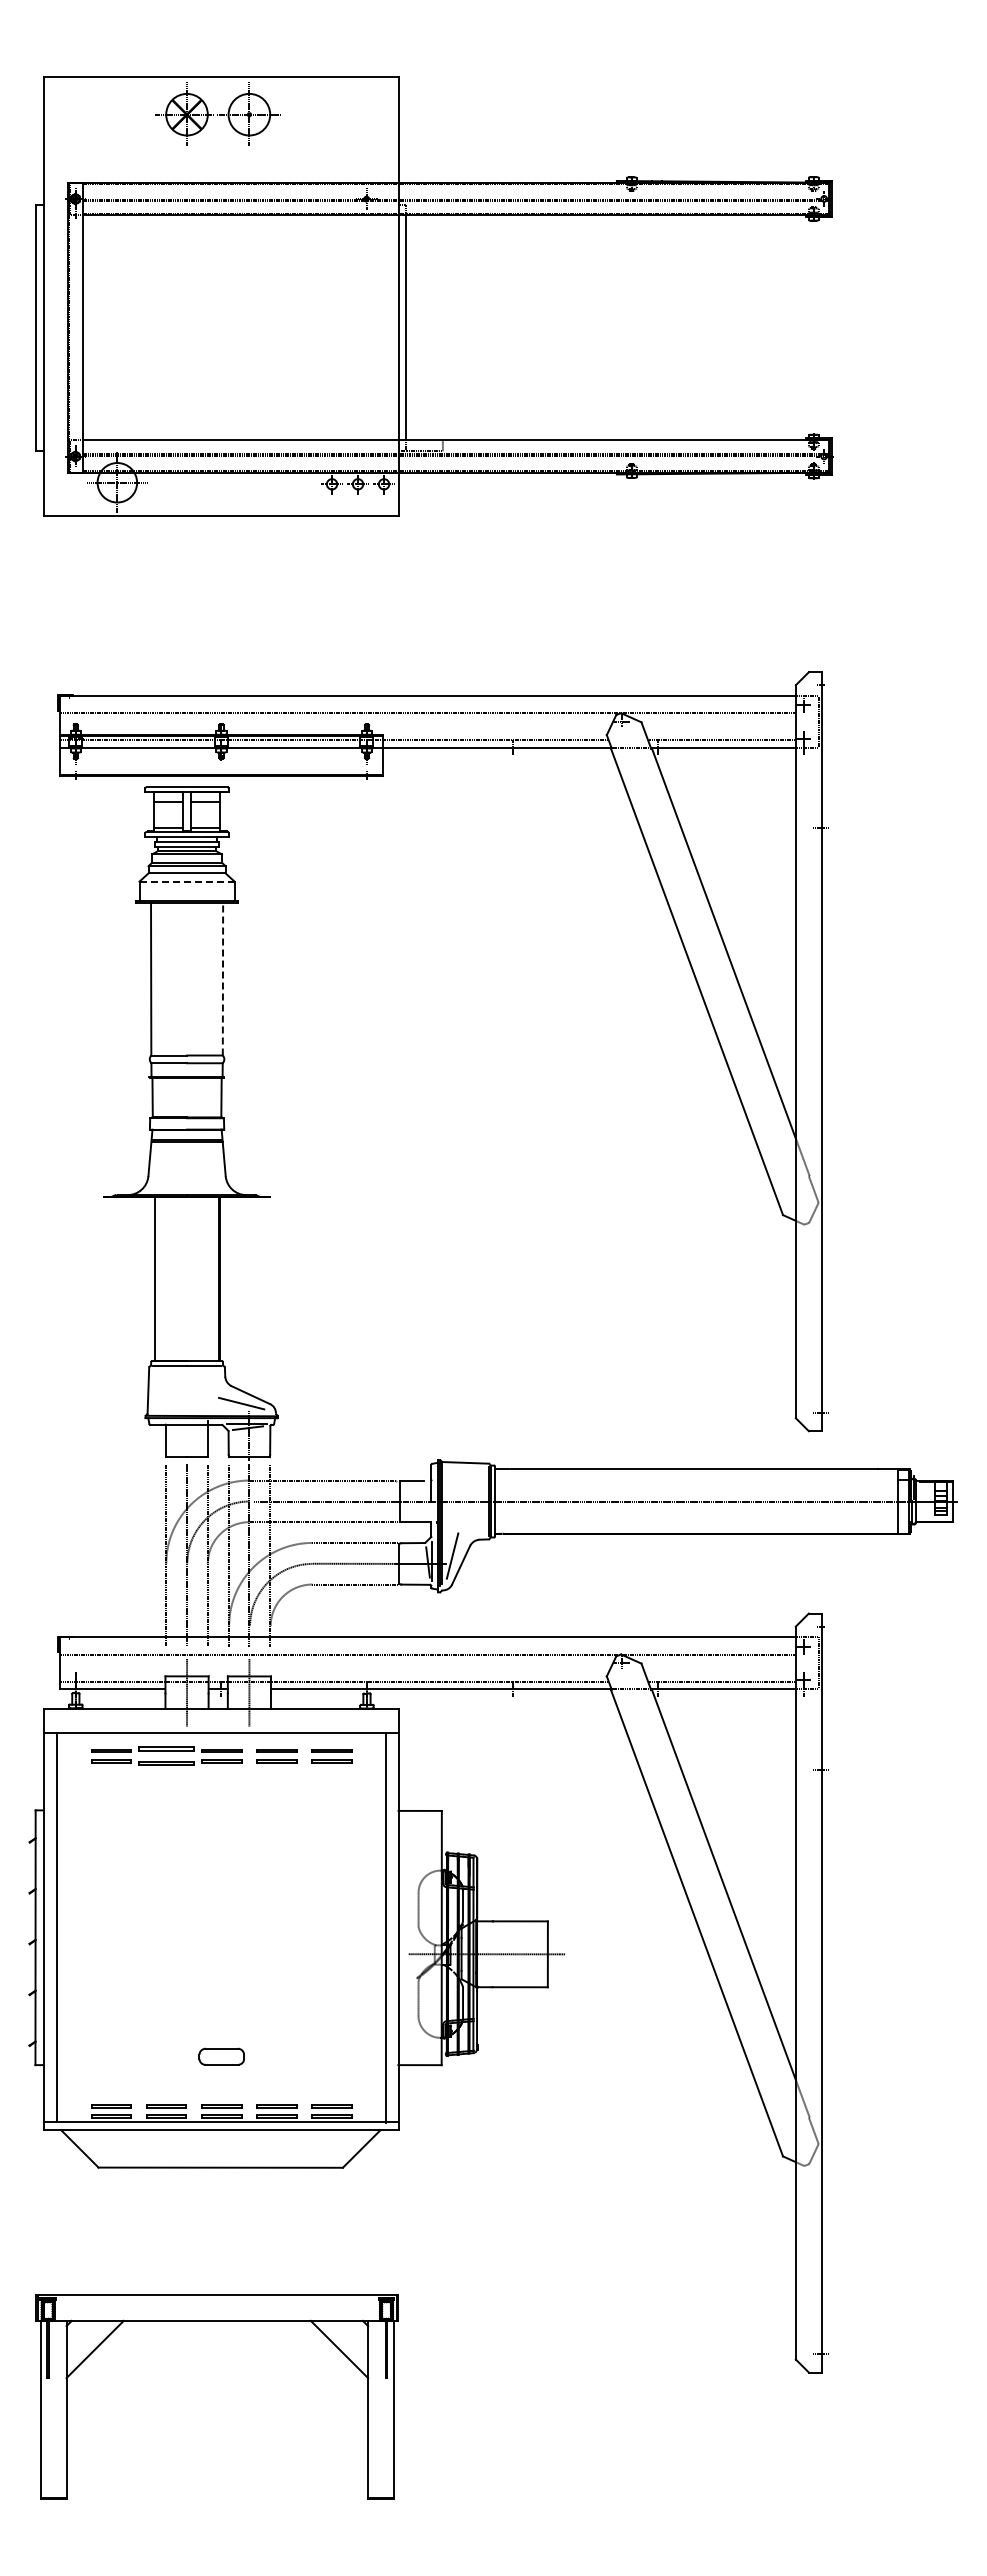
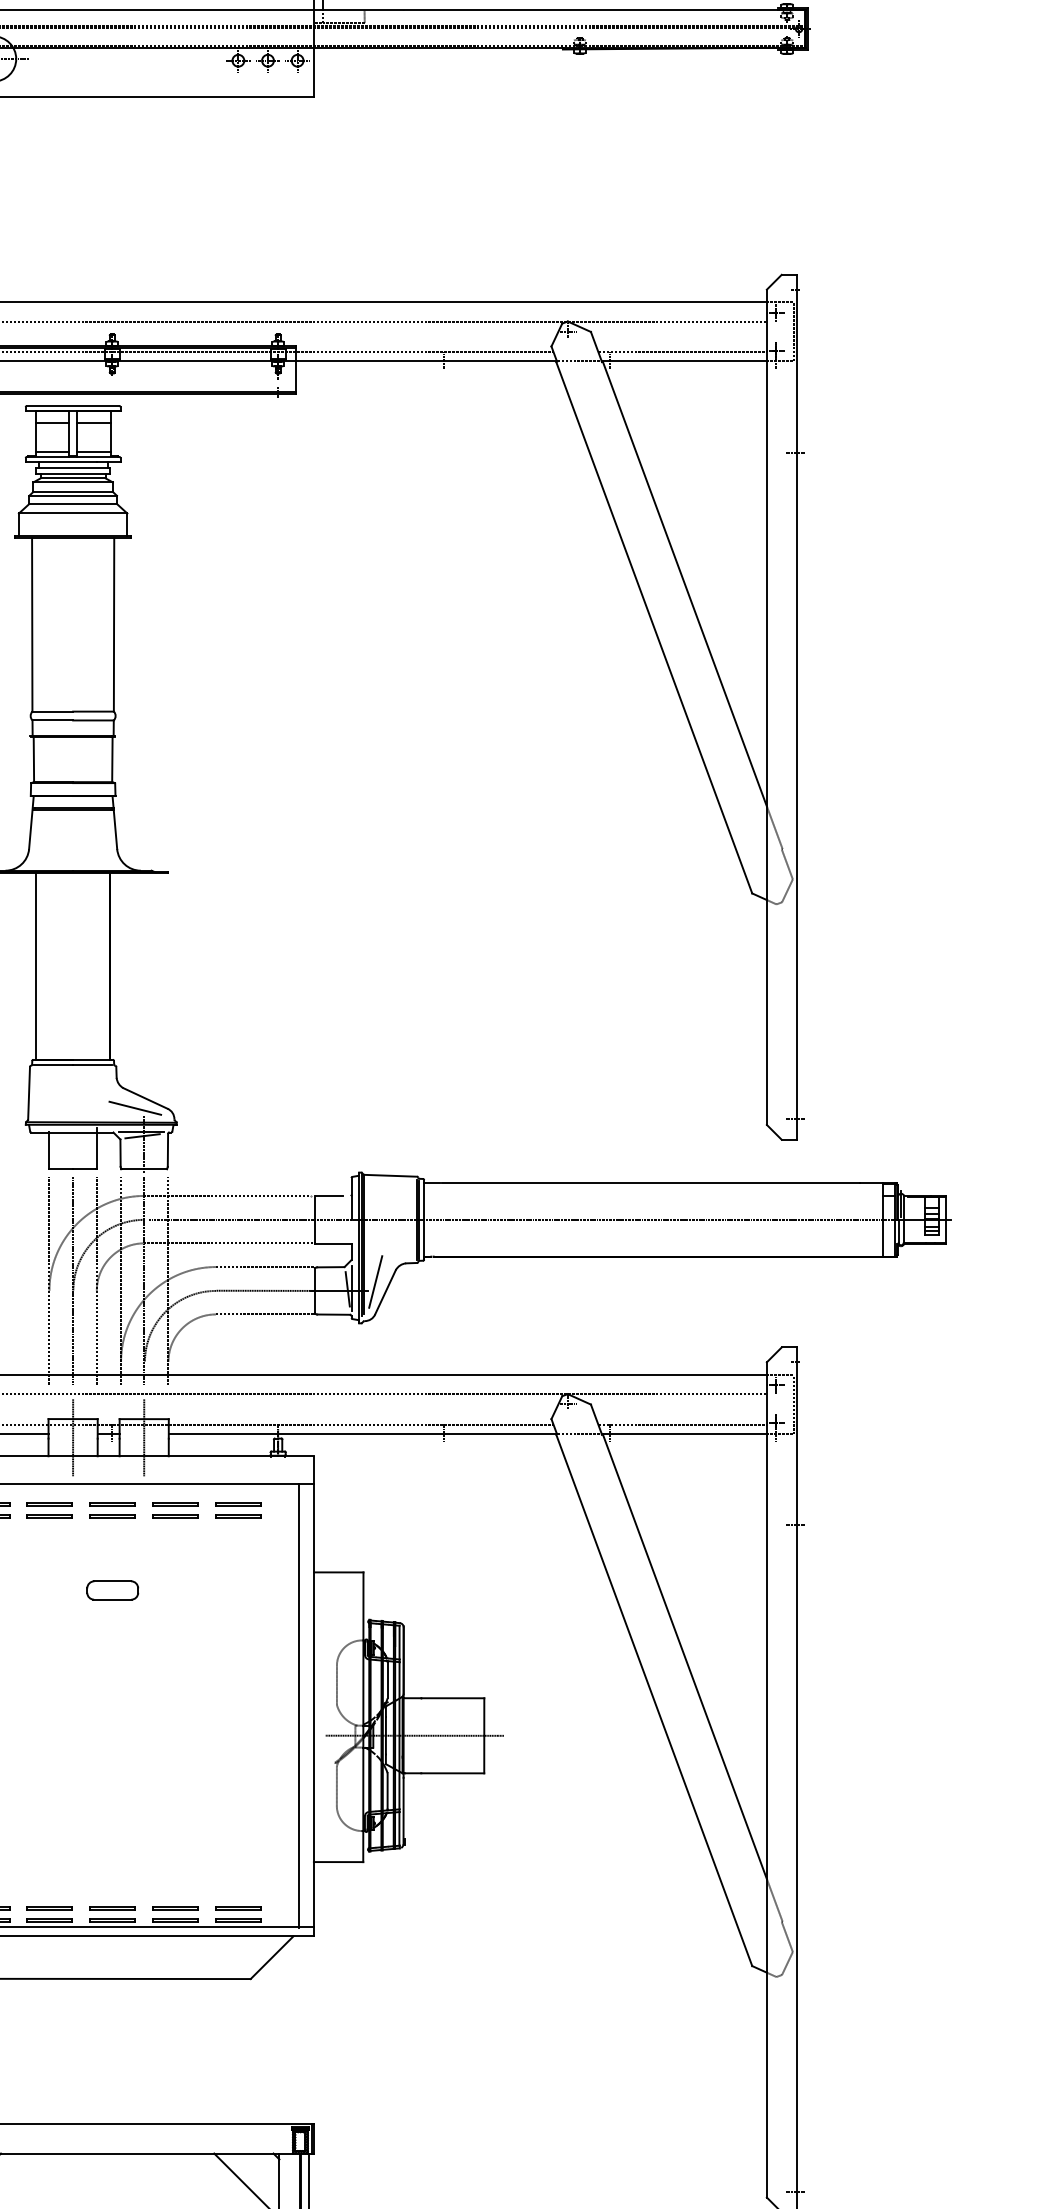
line: (187, 881) -> (73, 513), dashed -> solid
line: (222, 979) -> (113, 624), dashed -> solid
part: (166, 1756) -> (49, 1510), size x0.71
part: (221, 2056) -> (112, 1590), moved

